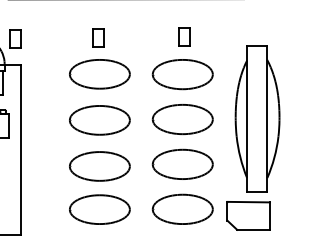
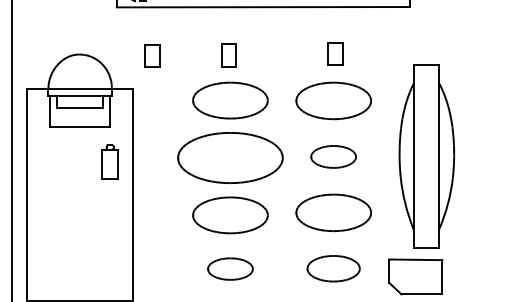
part: (15, 38) -> (152, 55), moved
part: (99, 119) -> (230, 157), size x1.4
part: (182, 119) -> (333, 156), size x0.6
part: (99, 209) -> (230, 268), size x0.6
part: (182, 209) -> (333, 268), size x0.7

